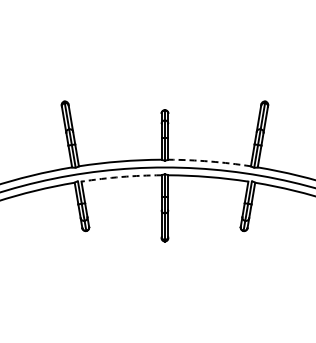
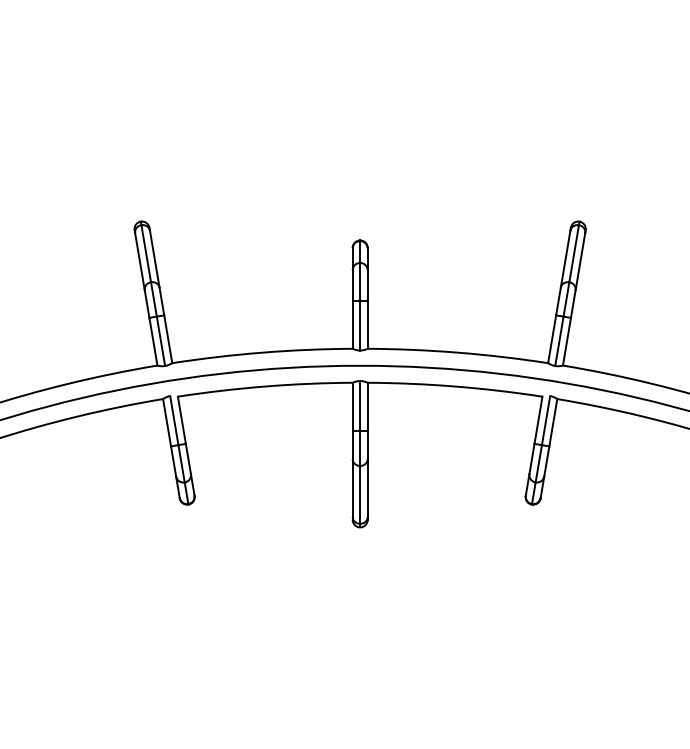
arc: (209, 161) -> (457, 352), dashed -> solid
arc: (121, 177) -> (265, 387), dashed -> solid

